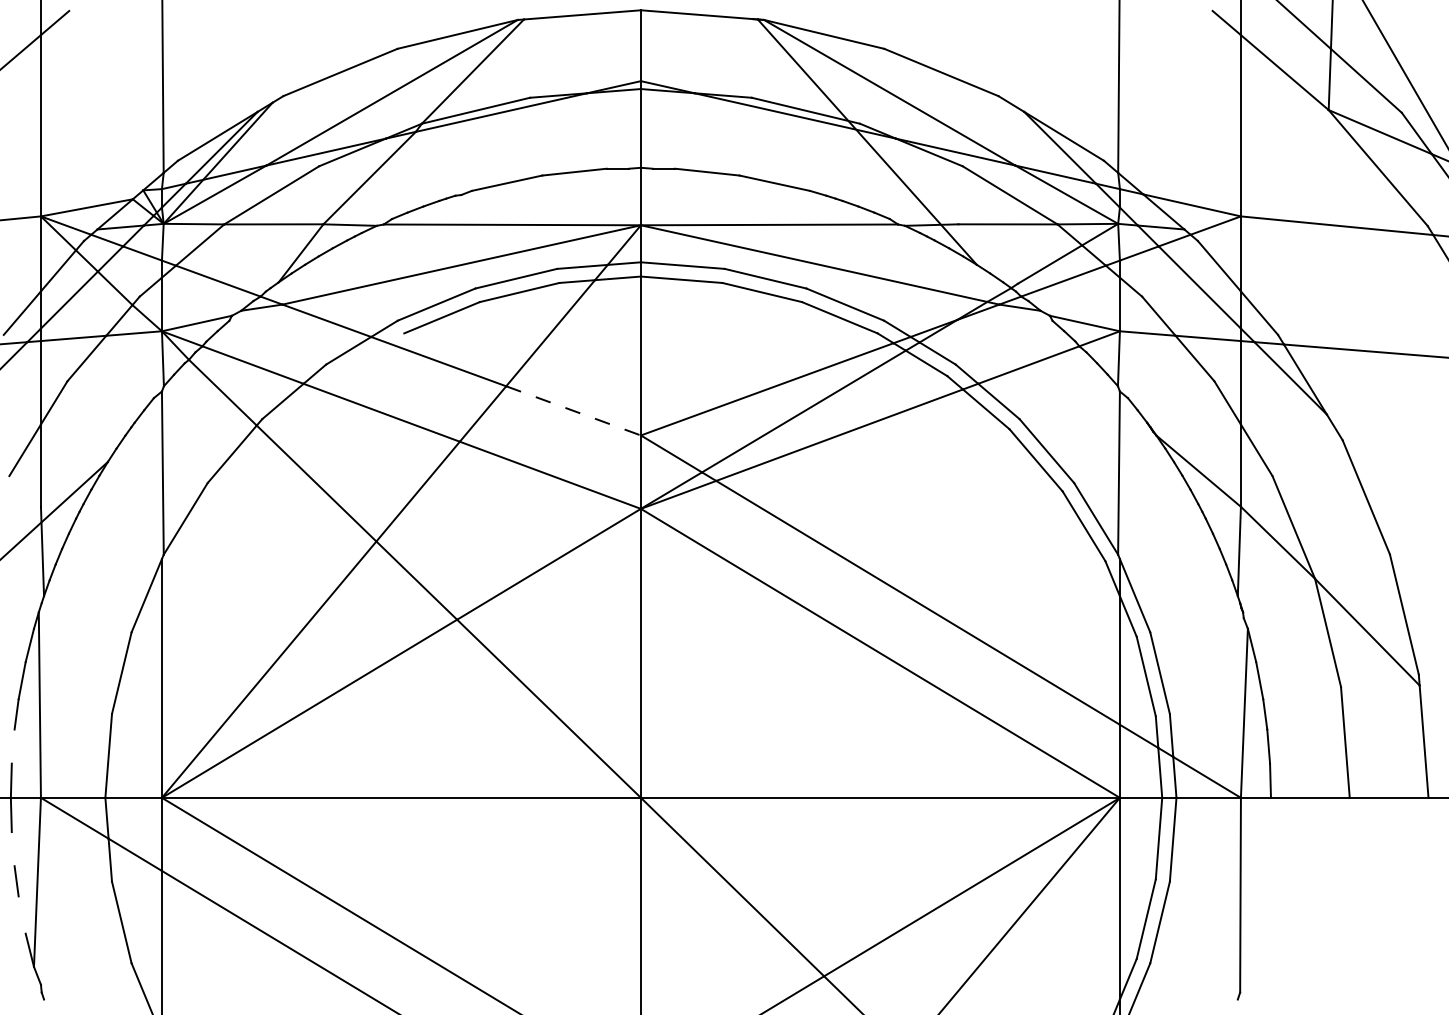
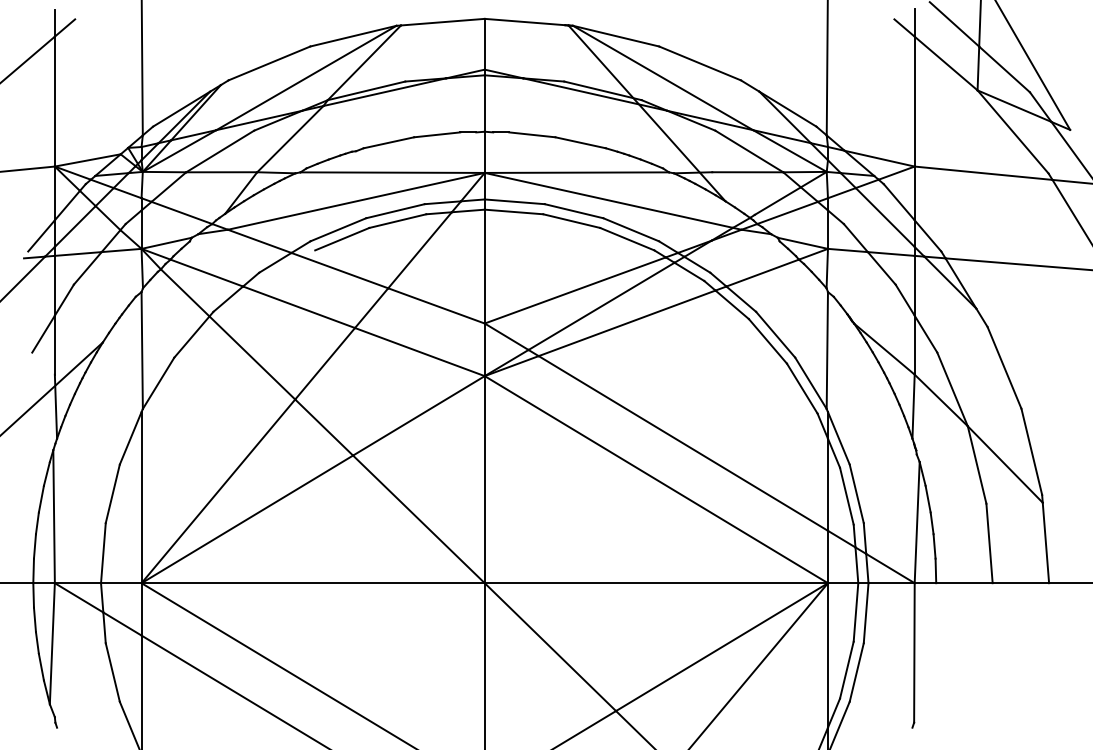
line: (573, 411) -> (436, 306), dashed -> solid
line: (12, 746) -> (34, 546), added
line: (12, 848) -> (34, 619), added
line: (20, 914) -> (40, 666), added

